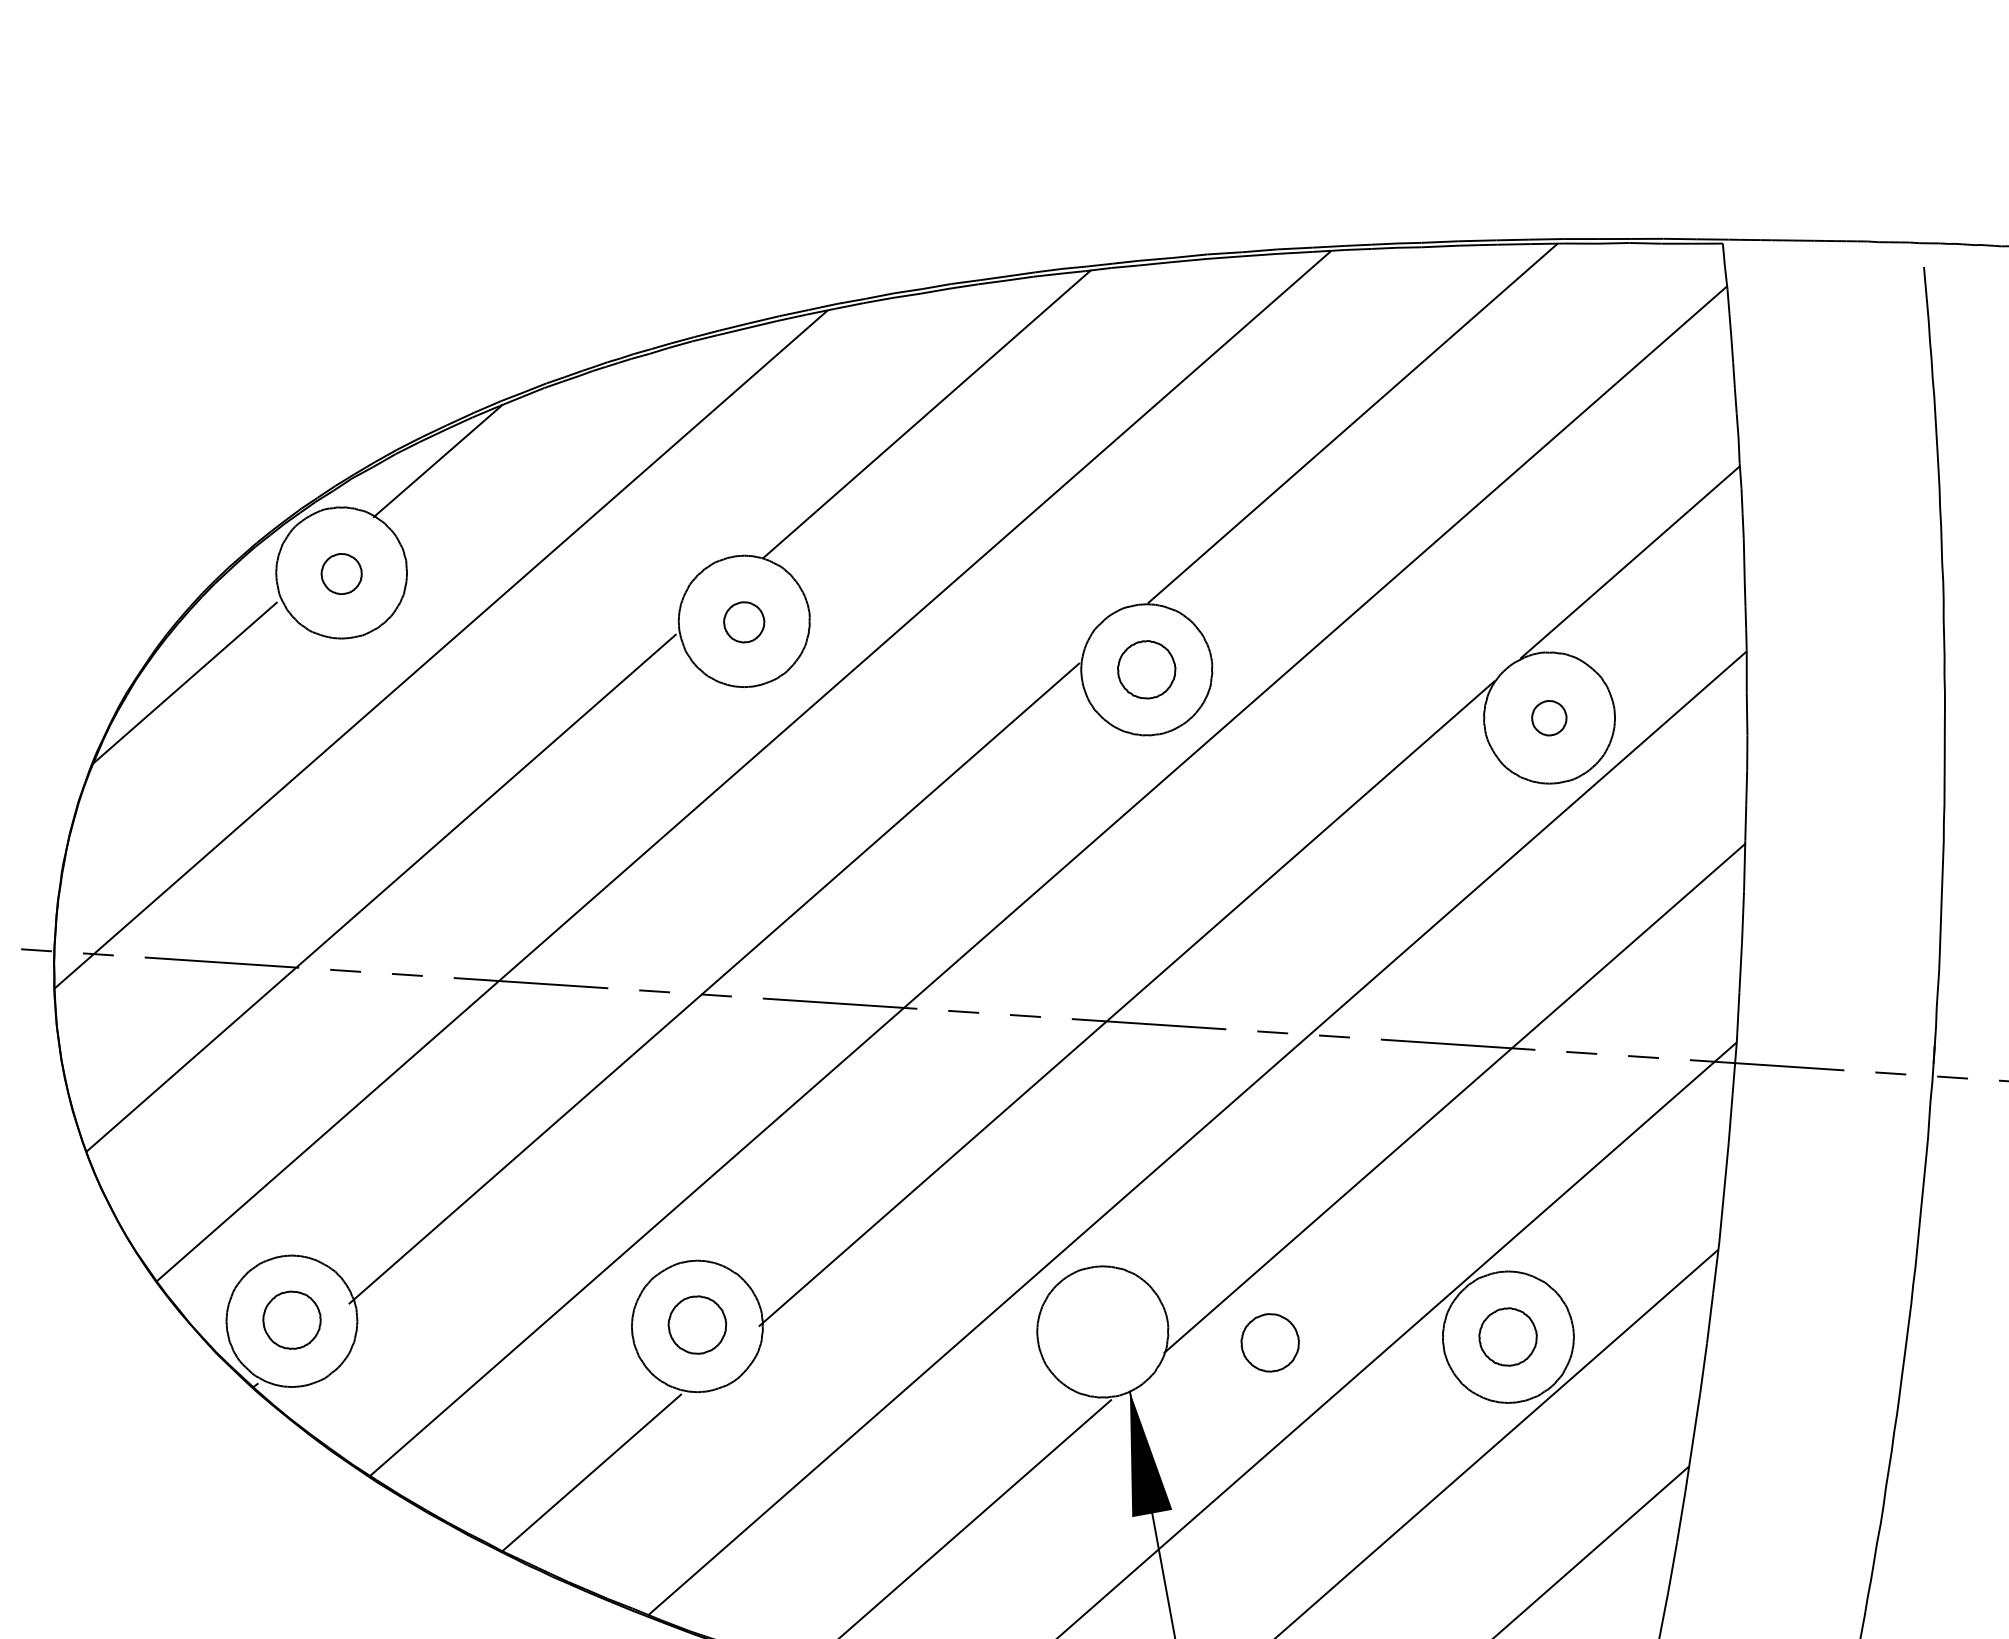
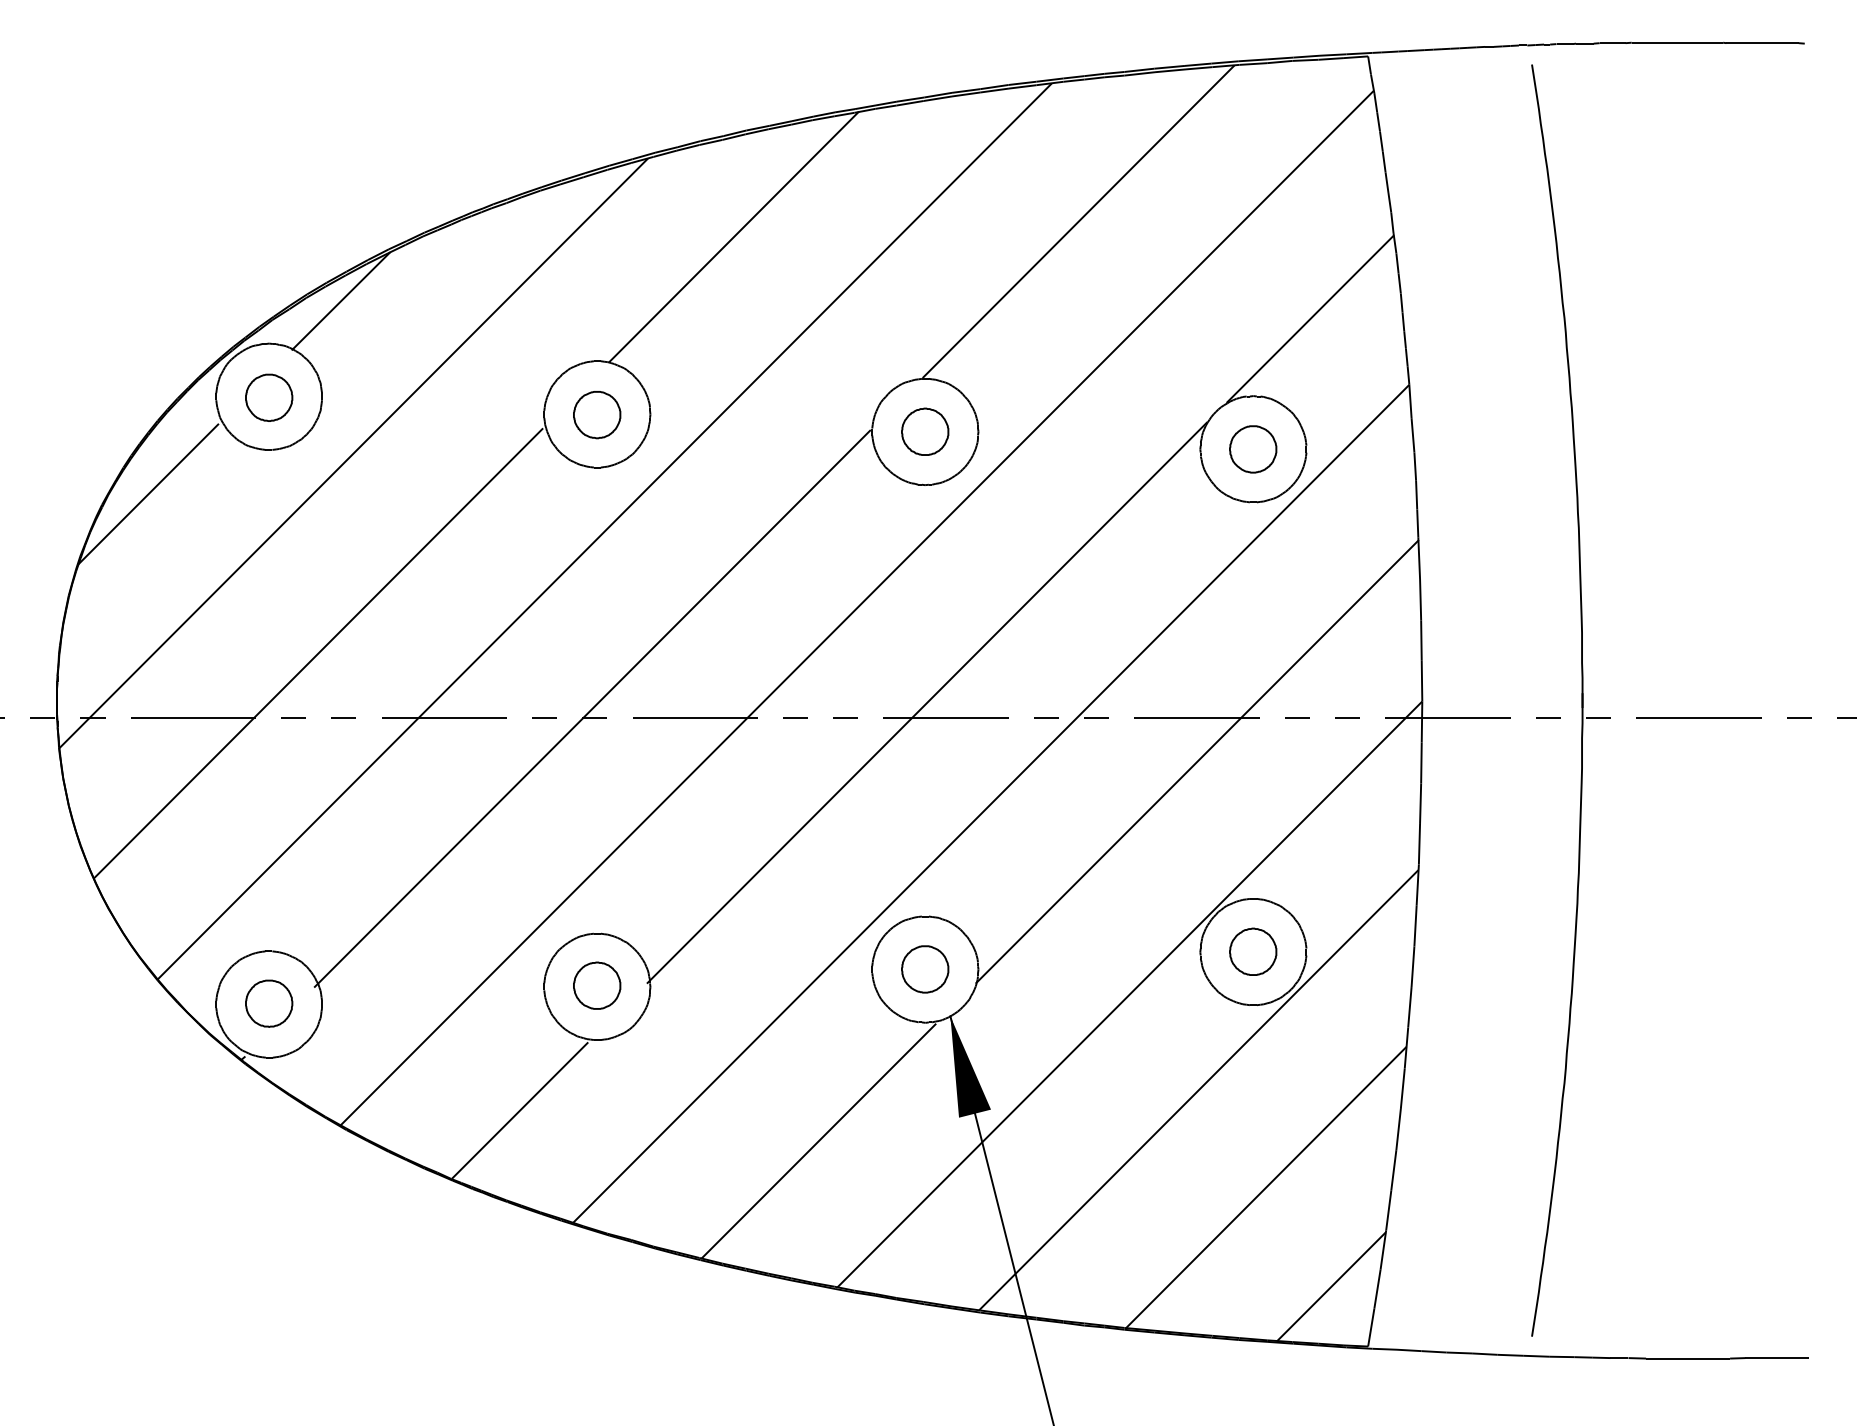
part: (341, 573) -> (269, 397), size x1.43
part: (744, 622) -> (597, 415), size x1.43
part: (1549, 718) -> (1253, 449), size x1.67
part: (1270, 1342) -> (925, 969), moved

